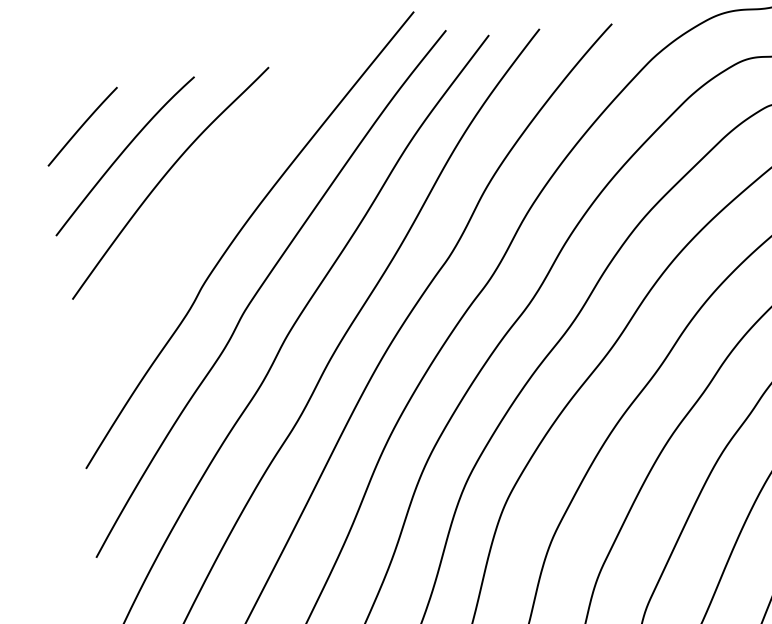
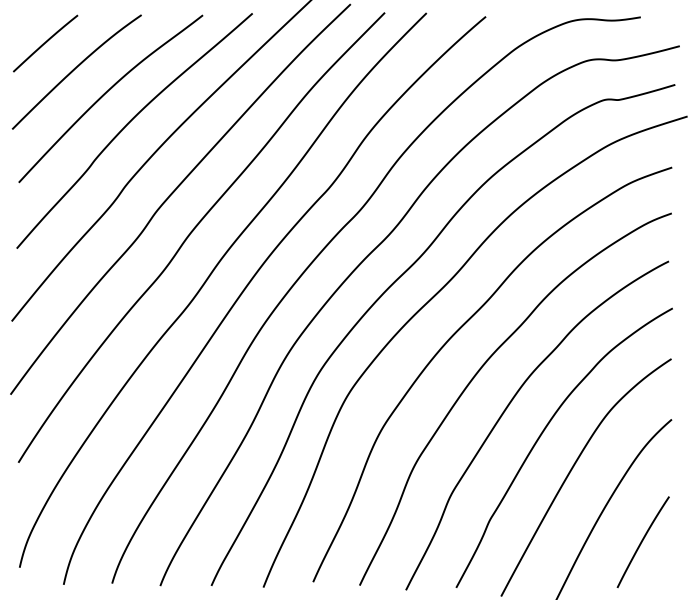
curve: (196, 211) -> (128, 124), added

